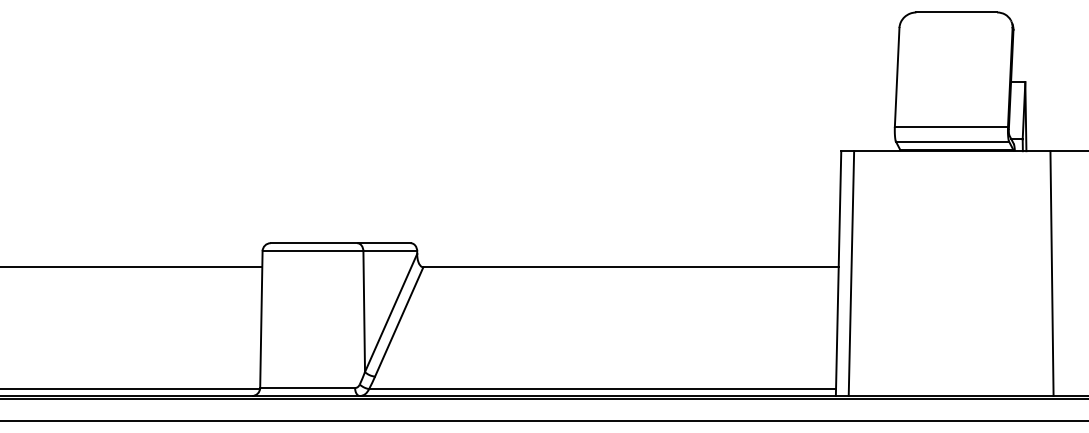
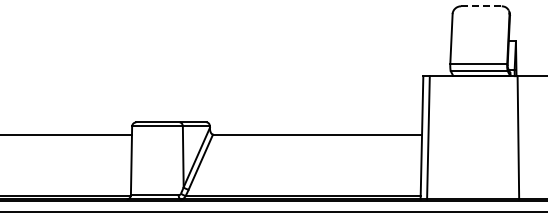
line: (956, 12) -> (481, 6), solid -> dashed
line: (1052, 273) -> (518, 137), moved

